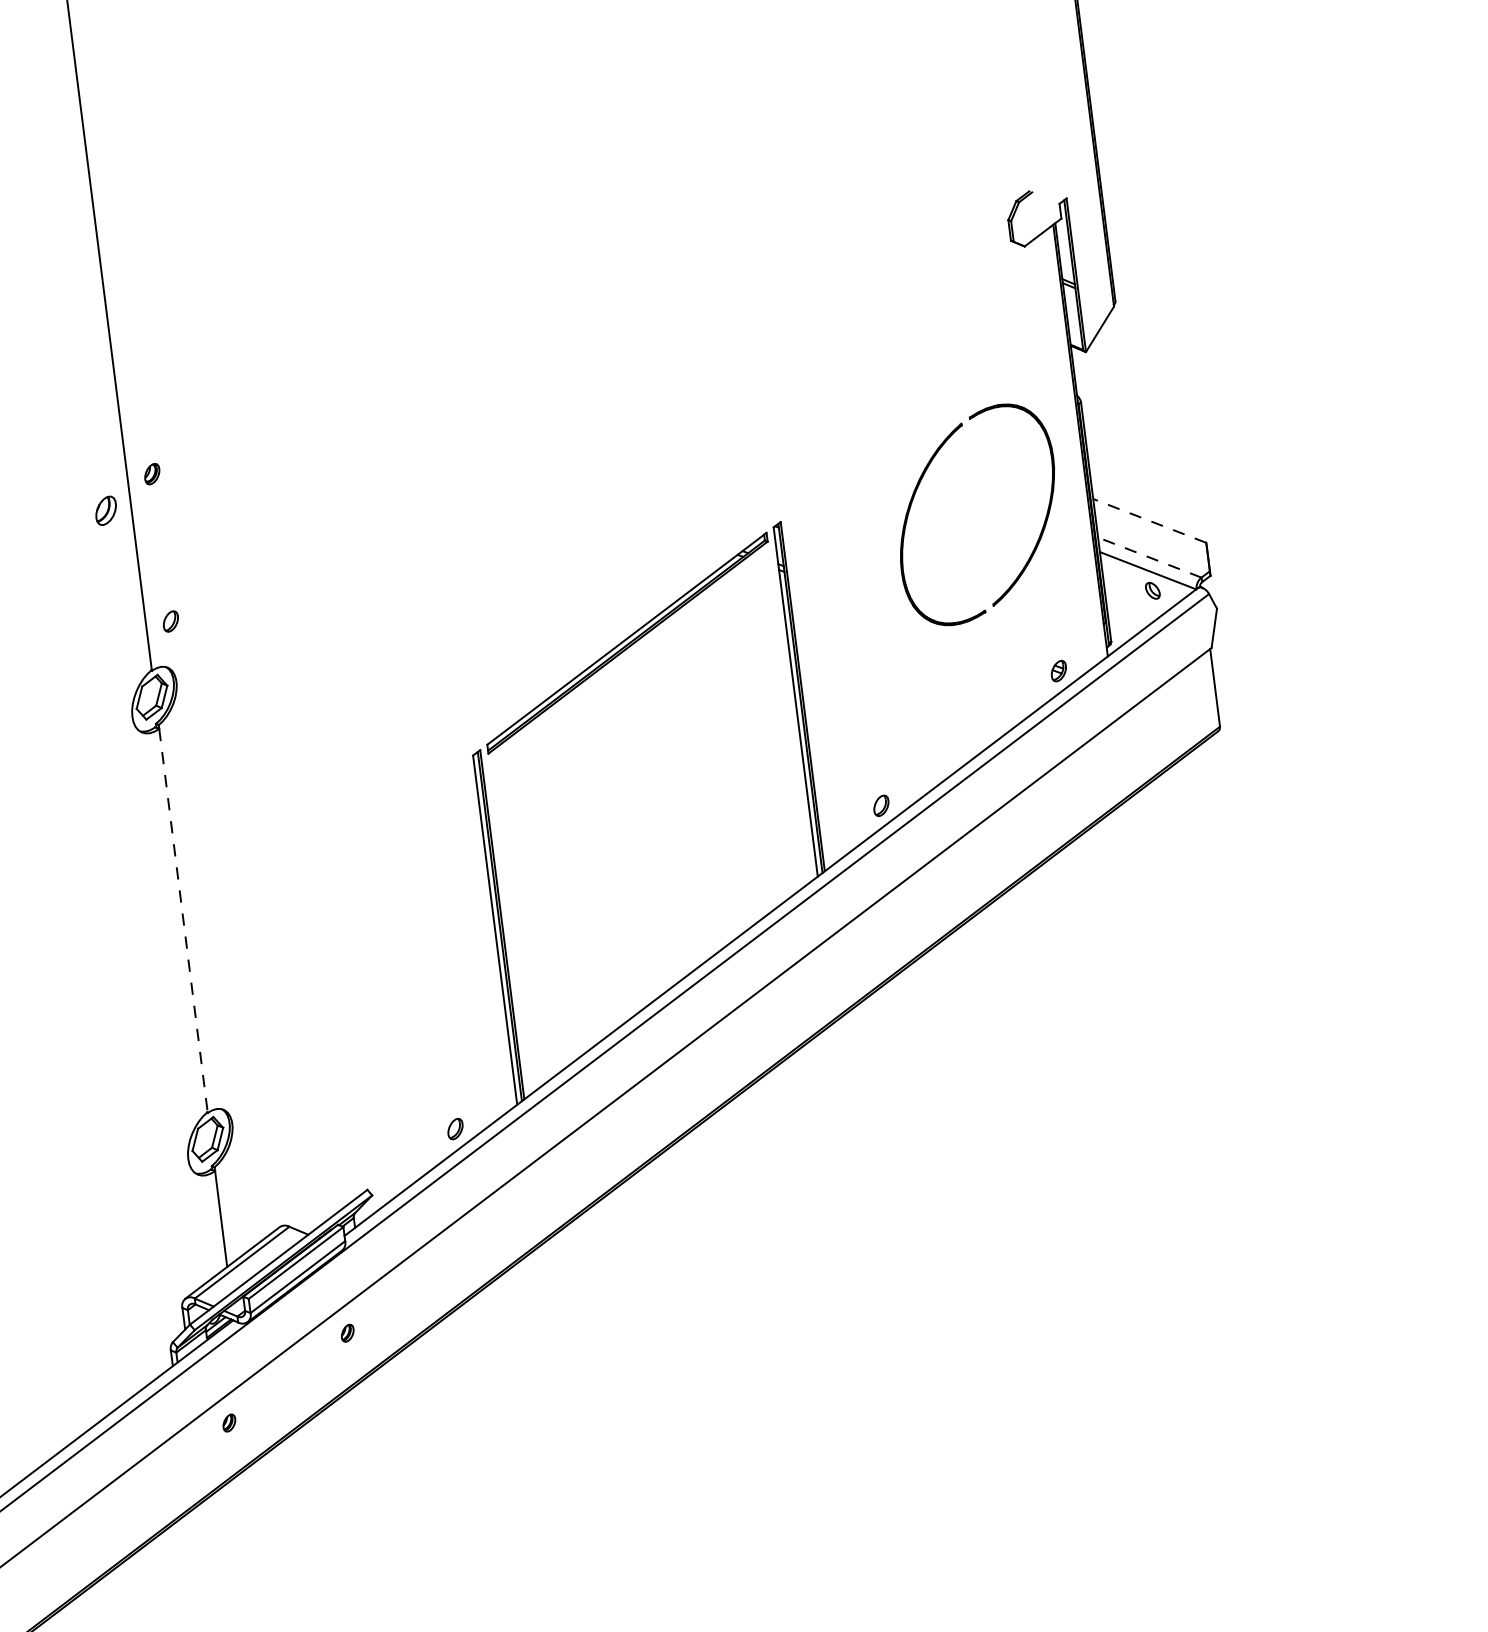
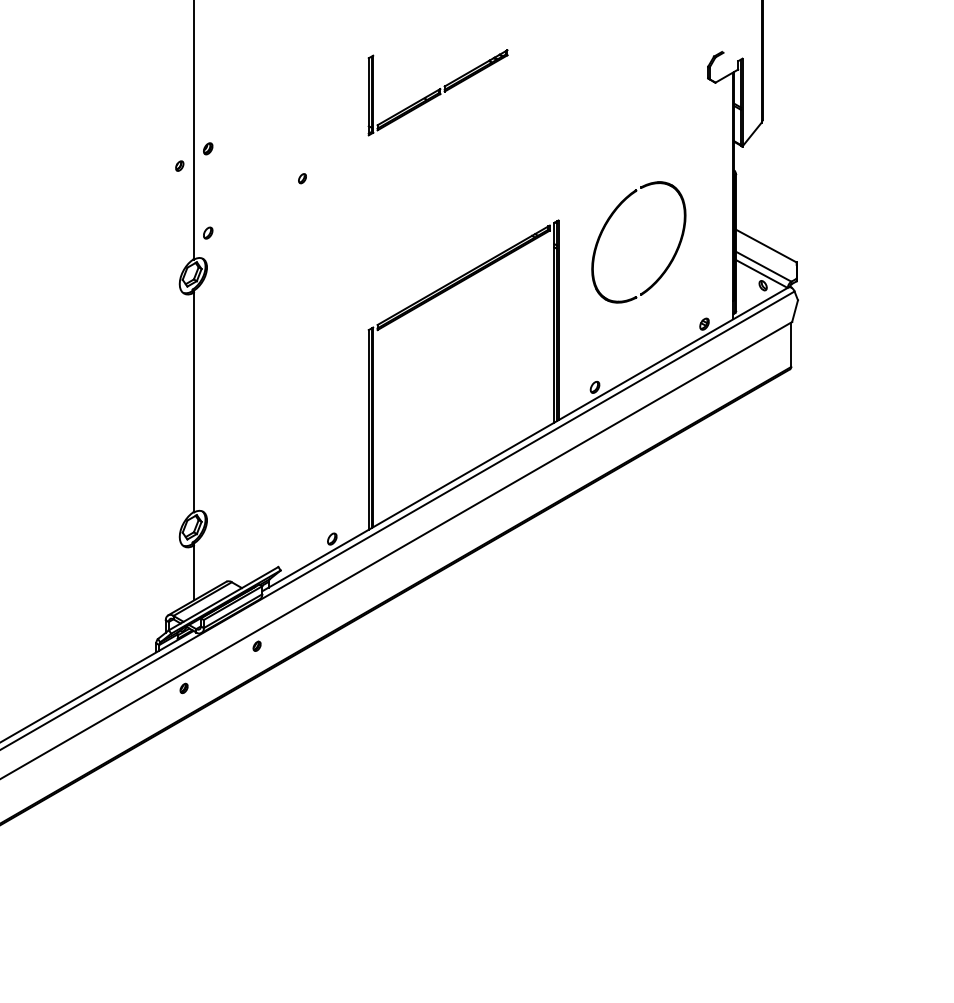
part: (540, 324) -> (437, 92), added
part: (920, 486) -> (608, 222), moved
part: (323, 505) -> (302, 178), added
part: (105, 509) -> (179, 165), size x0.62
line: (1148, 520) -> (765, 245), dashed -> solid
line: (1149, 557) -> (763, 266), dashed -> solid
line: (184, 920) -> (194, 402), dashed -> solid

